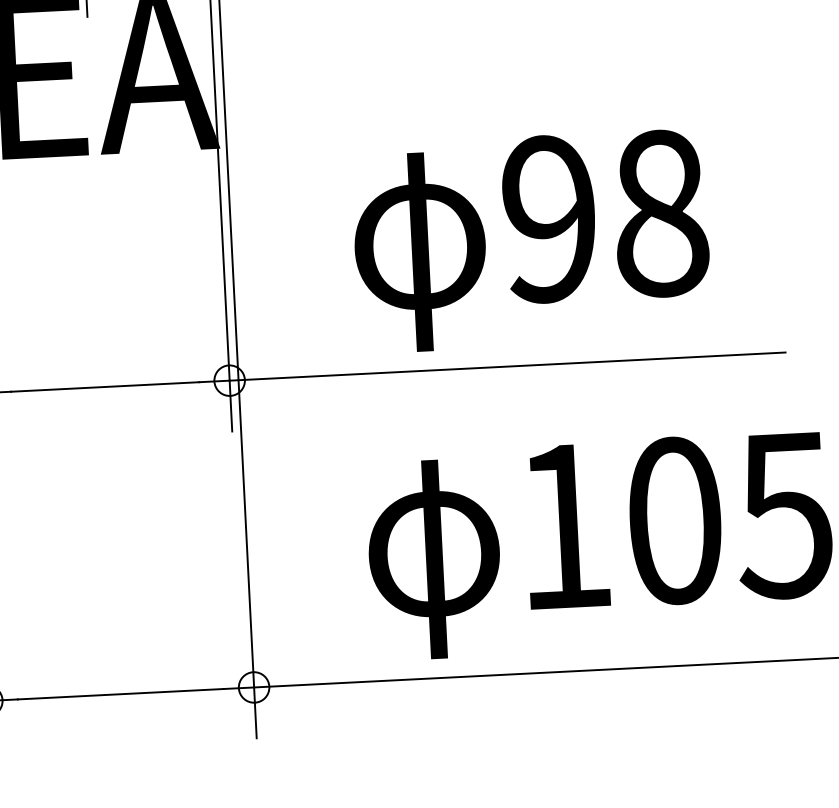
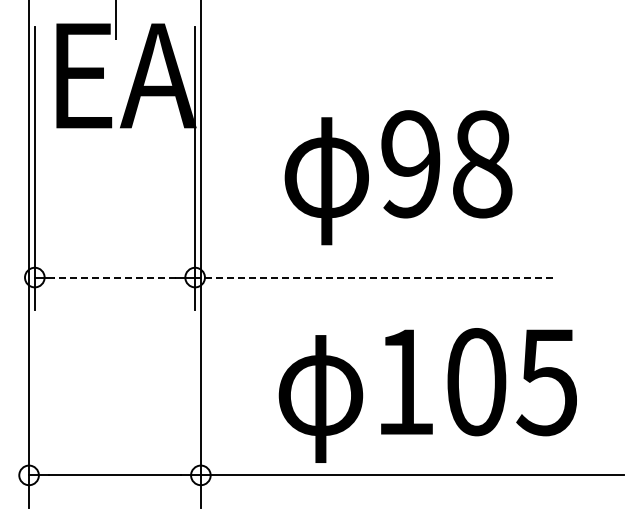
text: (531, 240) -> (398, 177), moved
line: (508, 366) -> (374, 277), solid -> dashed
line: (104, 386) -> (114, 277), solid -> dashed

